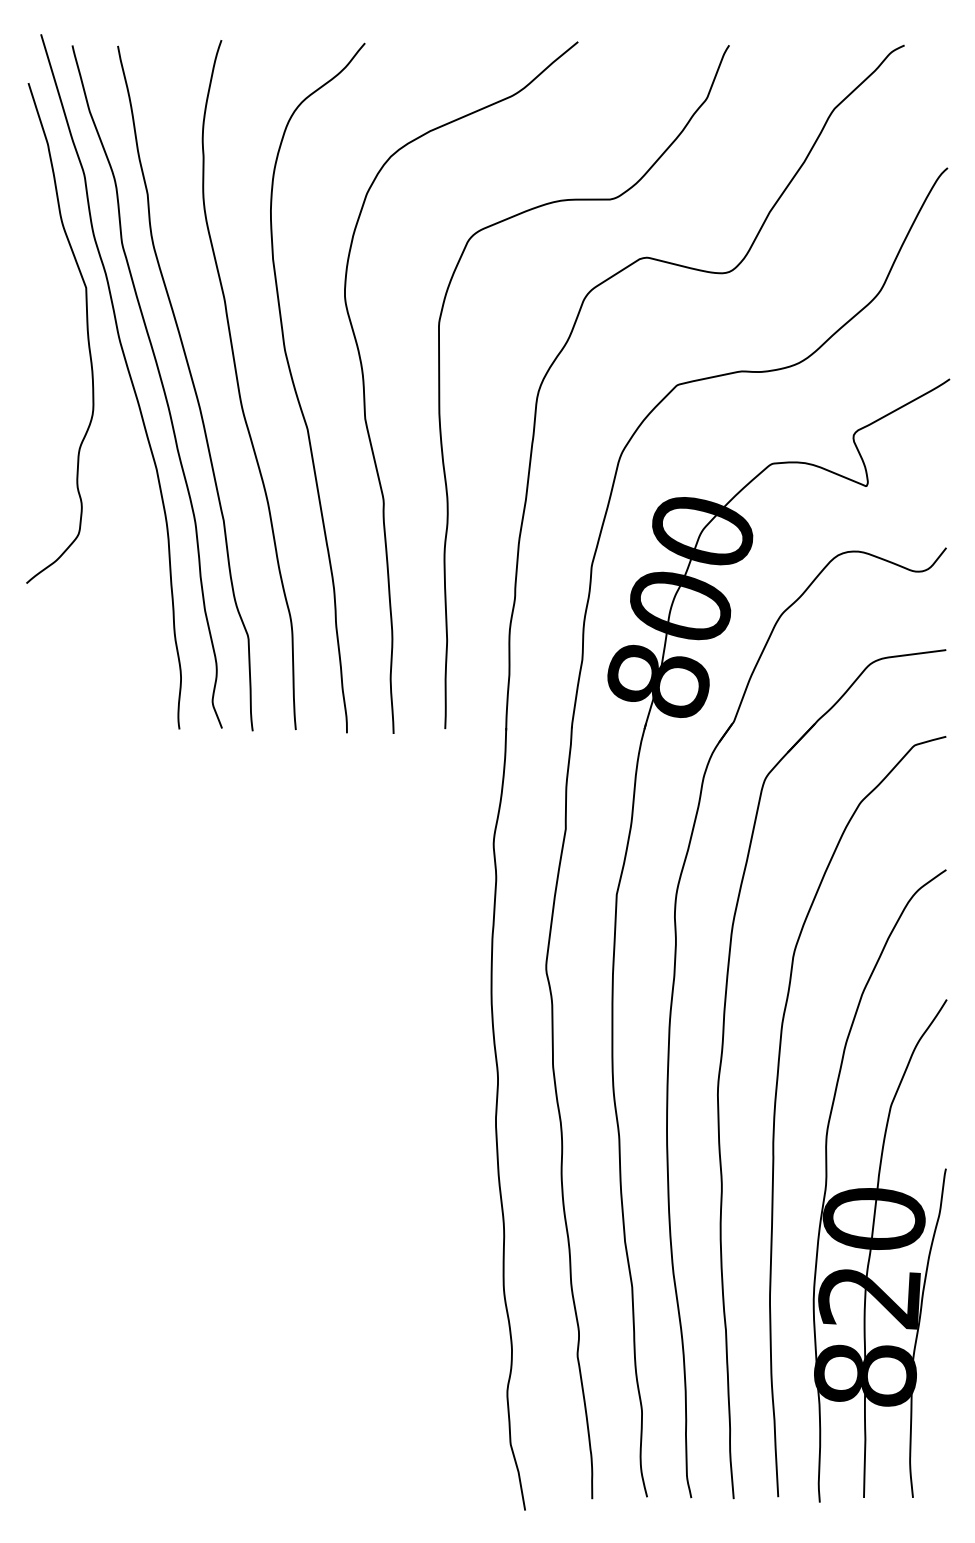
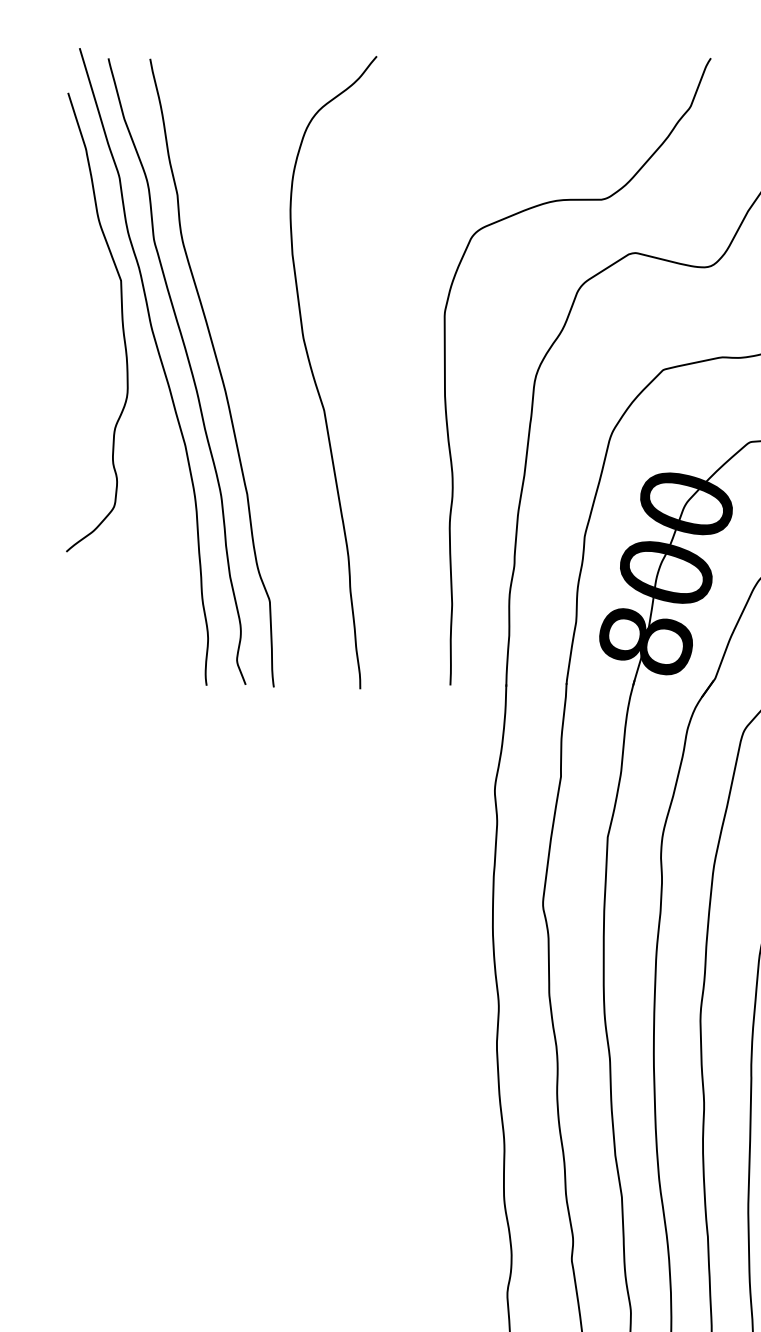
curve: (239, 385) -> (261, 370), removed
curve: (365, 395) -> (377, 379), removed

